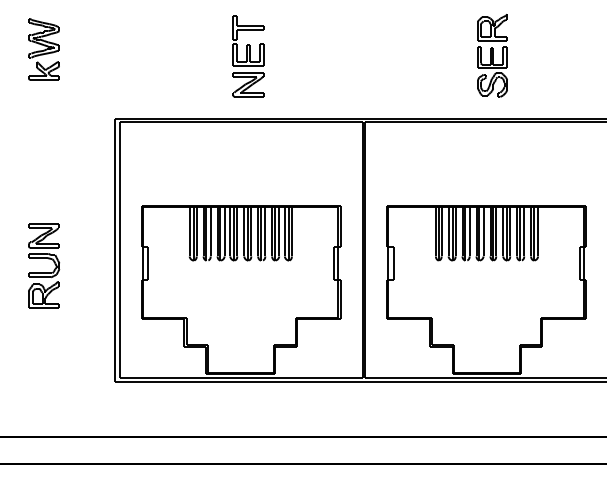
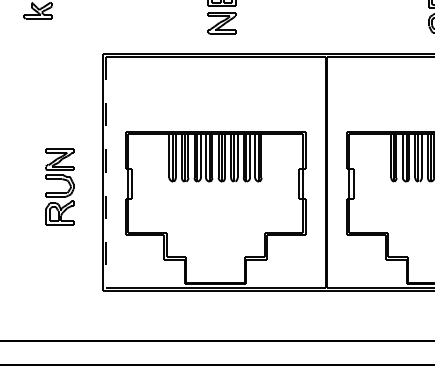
line: (119, 250) -> (106, 172), solid -> dashed
part: (44, 258) -> (60, 179), moved

